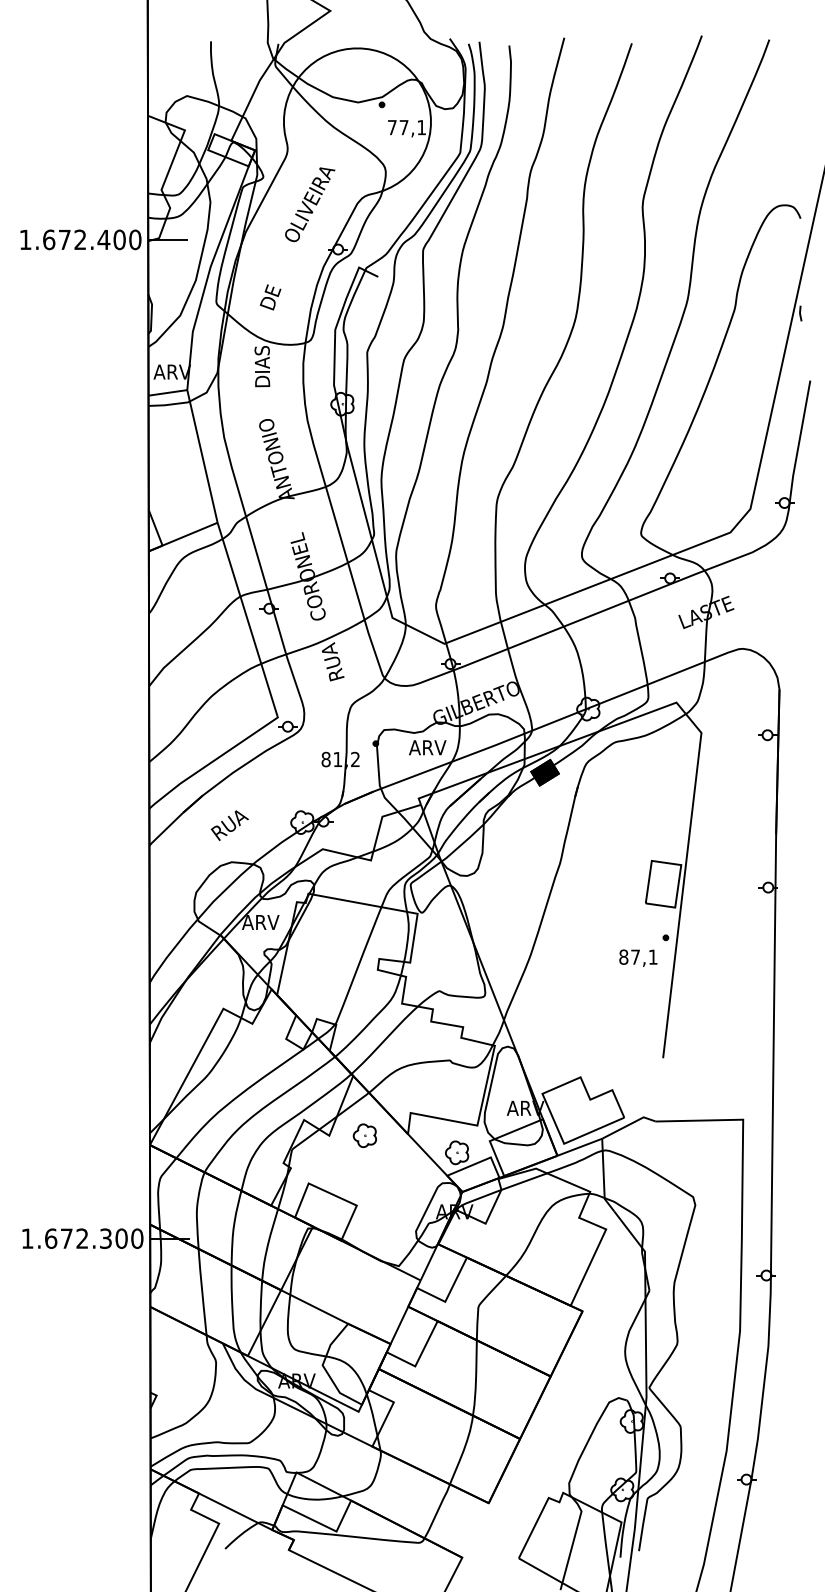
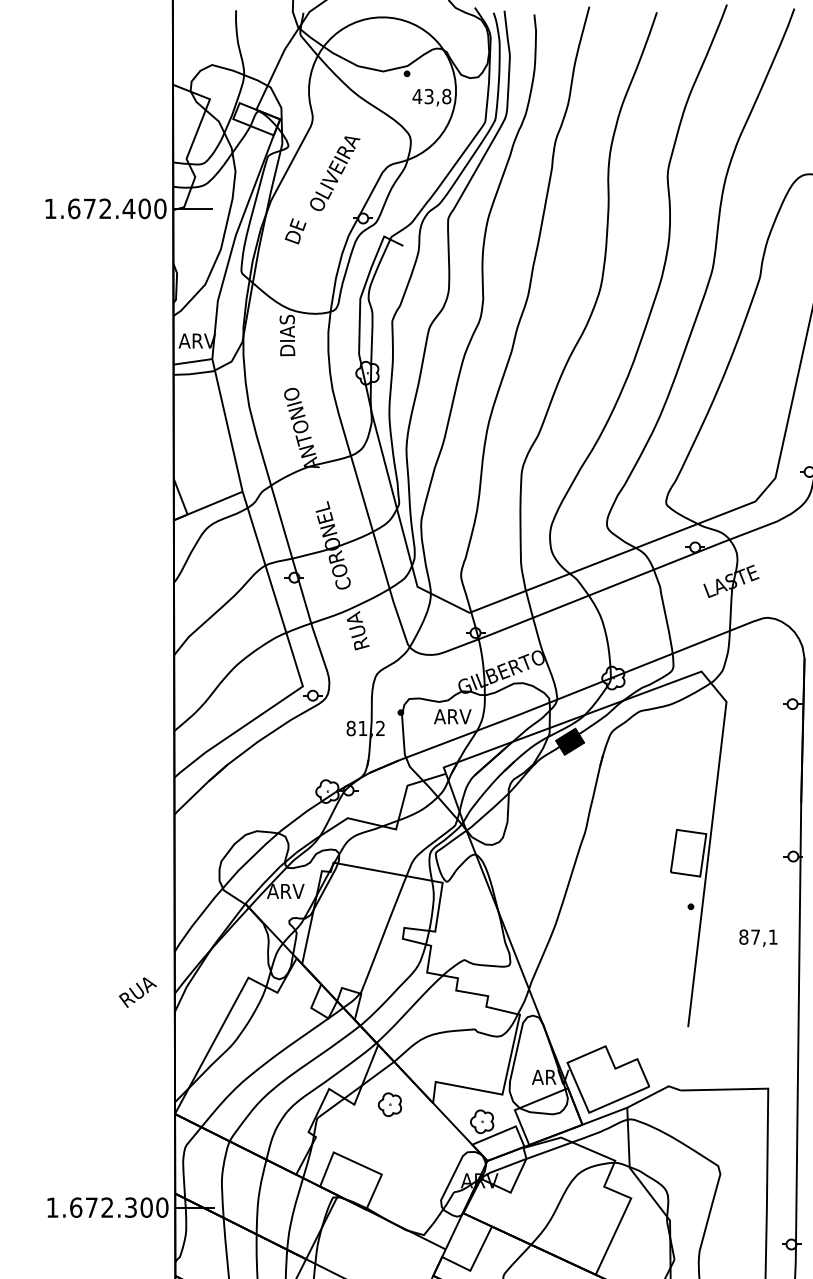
text: (406, 127) -> (431, 96), 77,1 -> 43,8
text: (270, 297) -> (295, 231), moved
text: (229, 825) -> (137, 992), moved
text: (638, 957) -> (758, 937), moved

